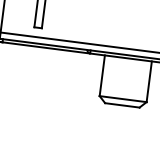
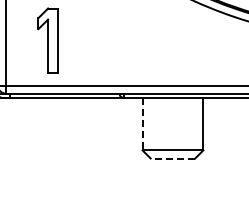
line: (102, 76) -> (142, 124), solid -> dashed
line: (121, 105) -> (172, 158), solid -> dashed

